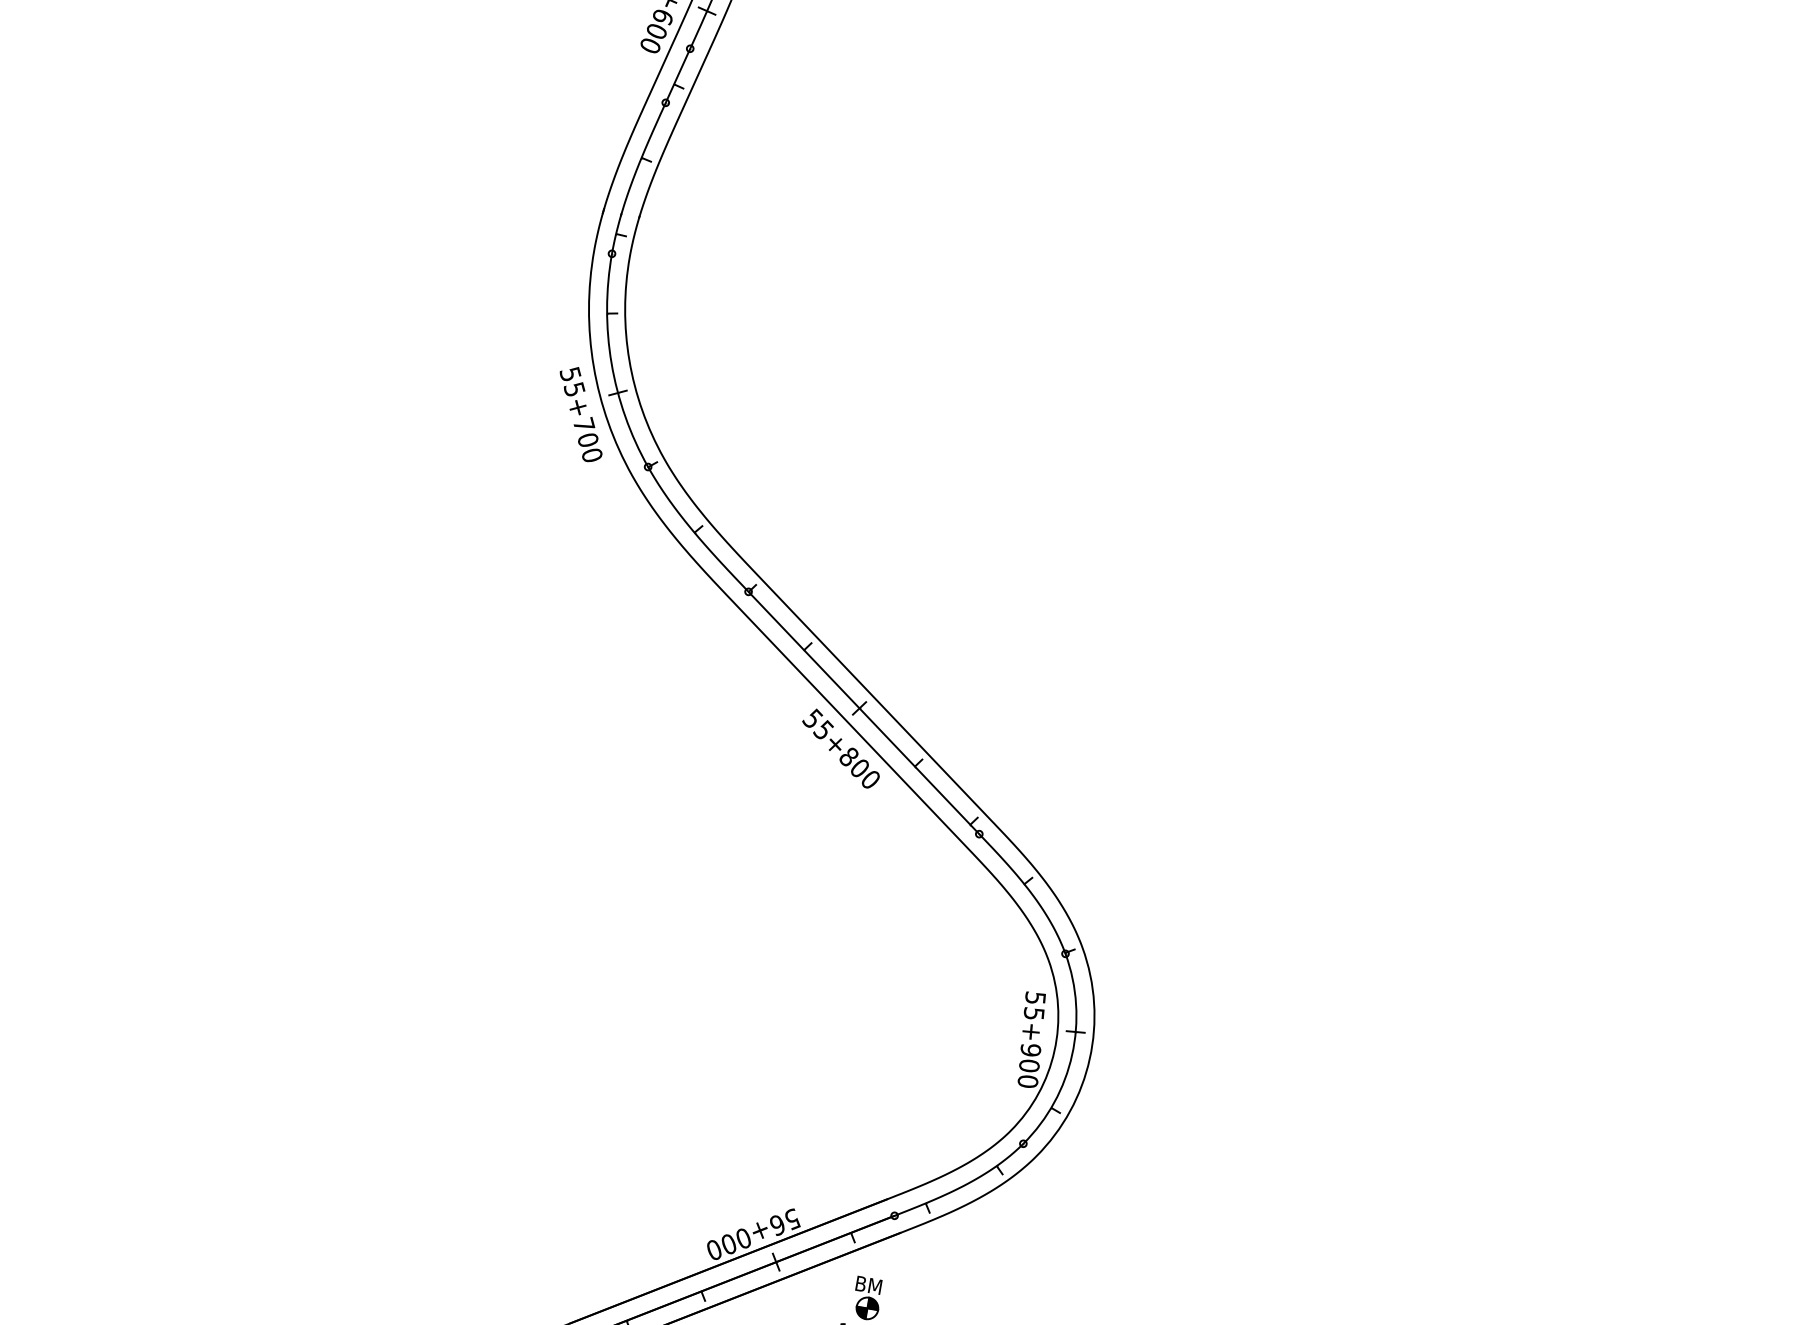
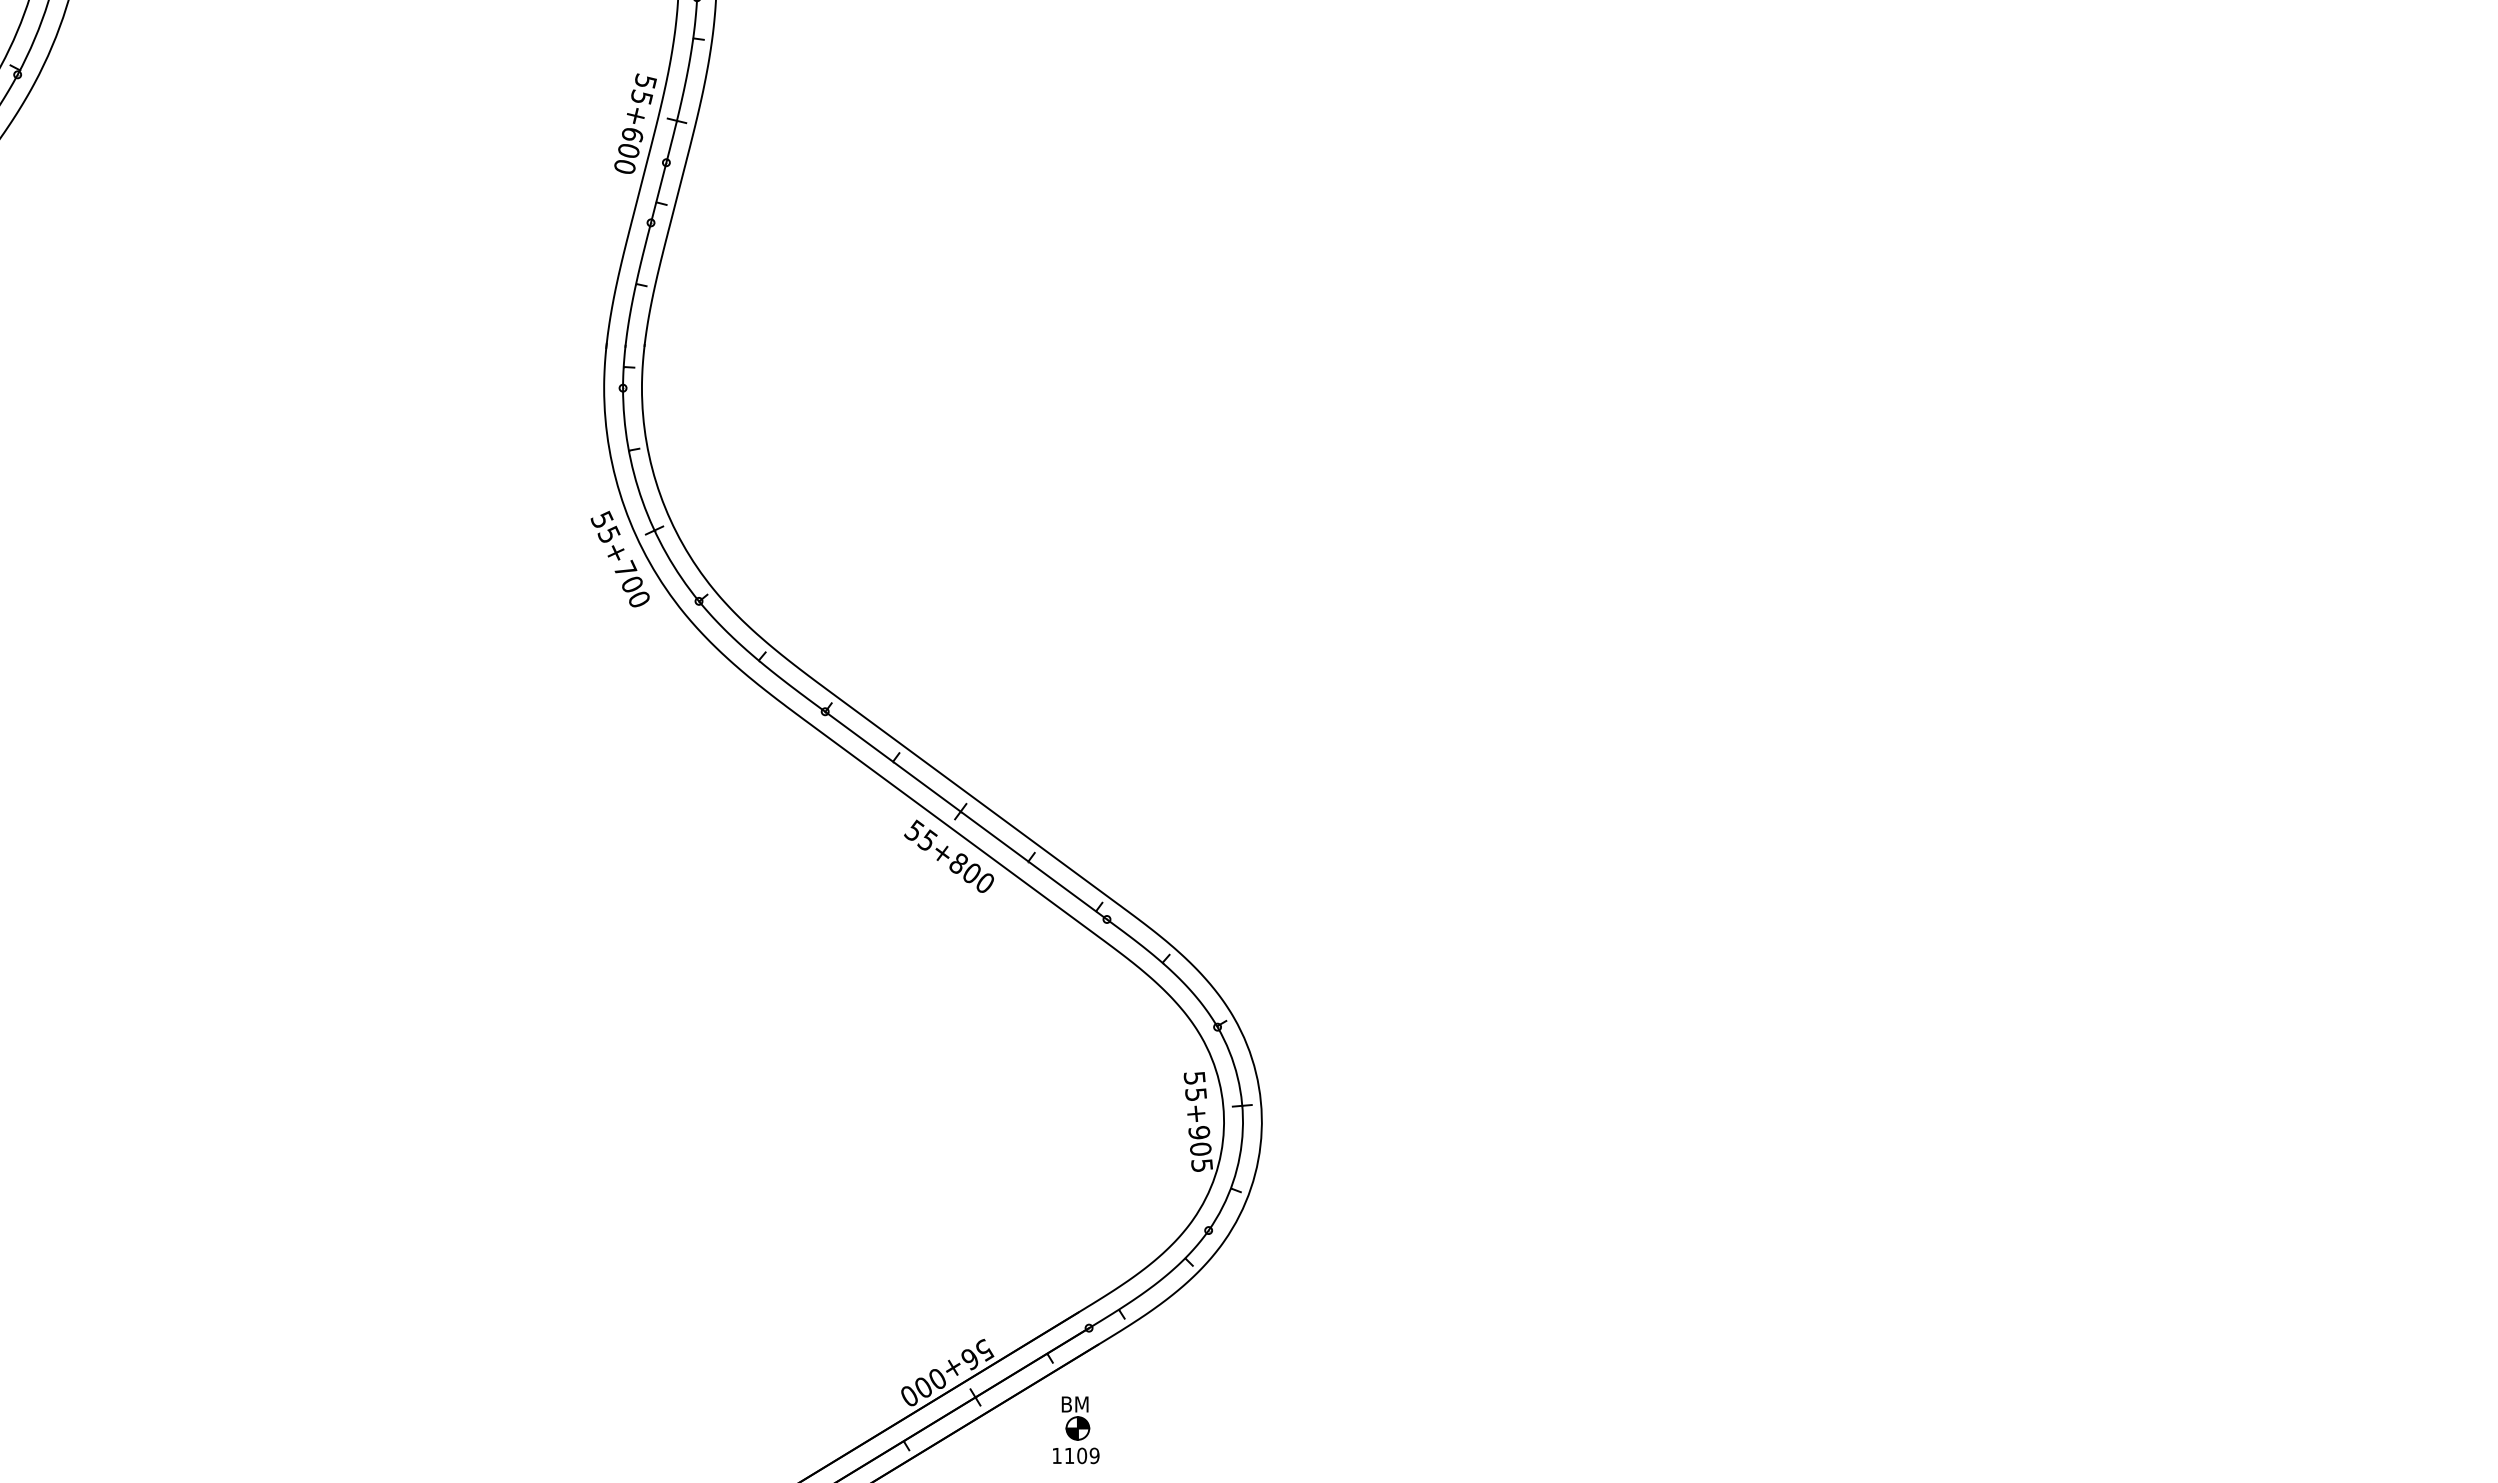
text: (1027, 1081) -> (1201, 1165), 55+900 -> 55+905

